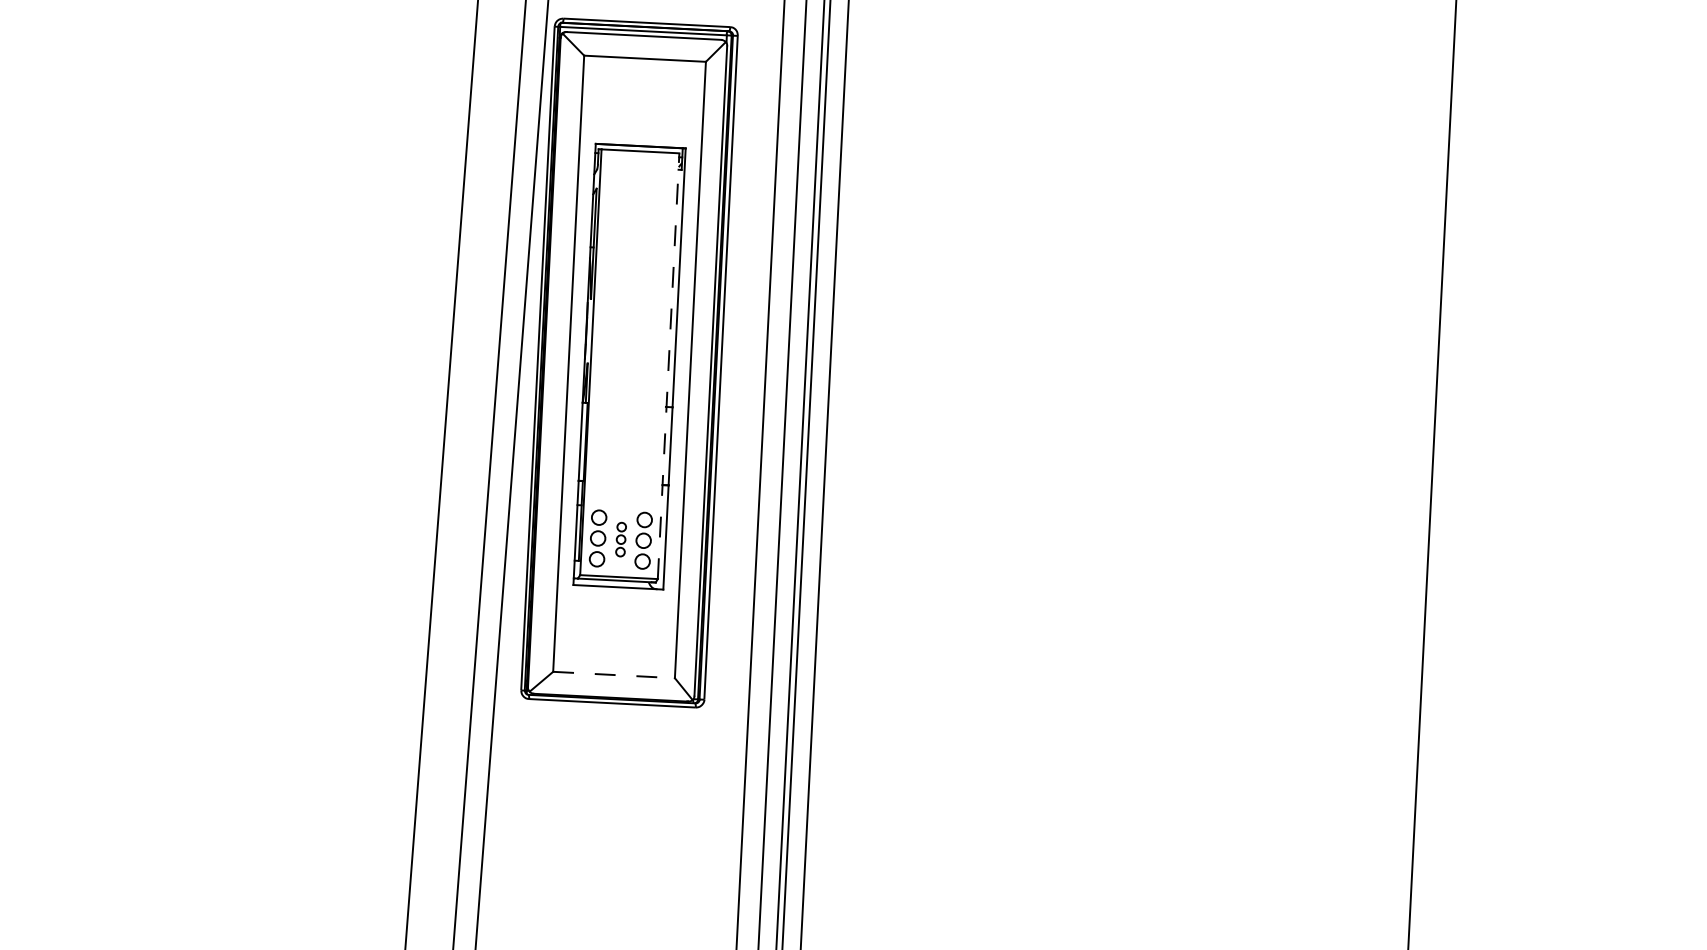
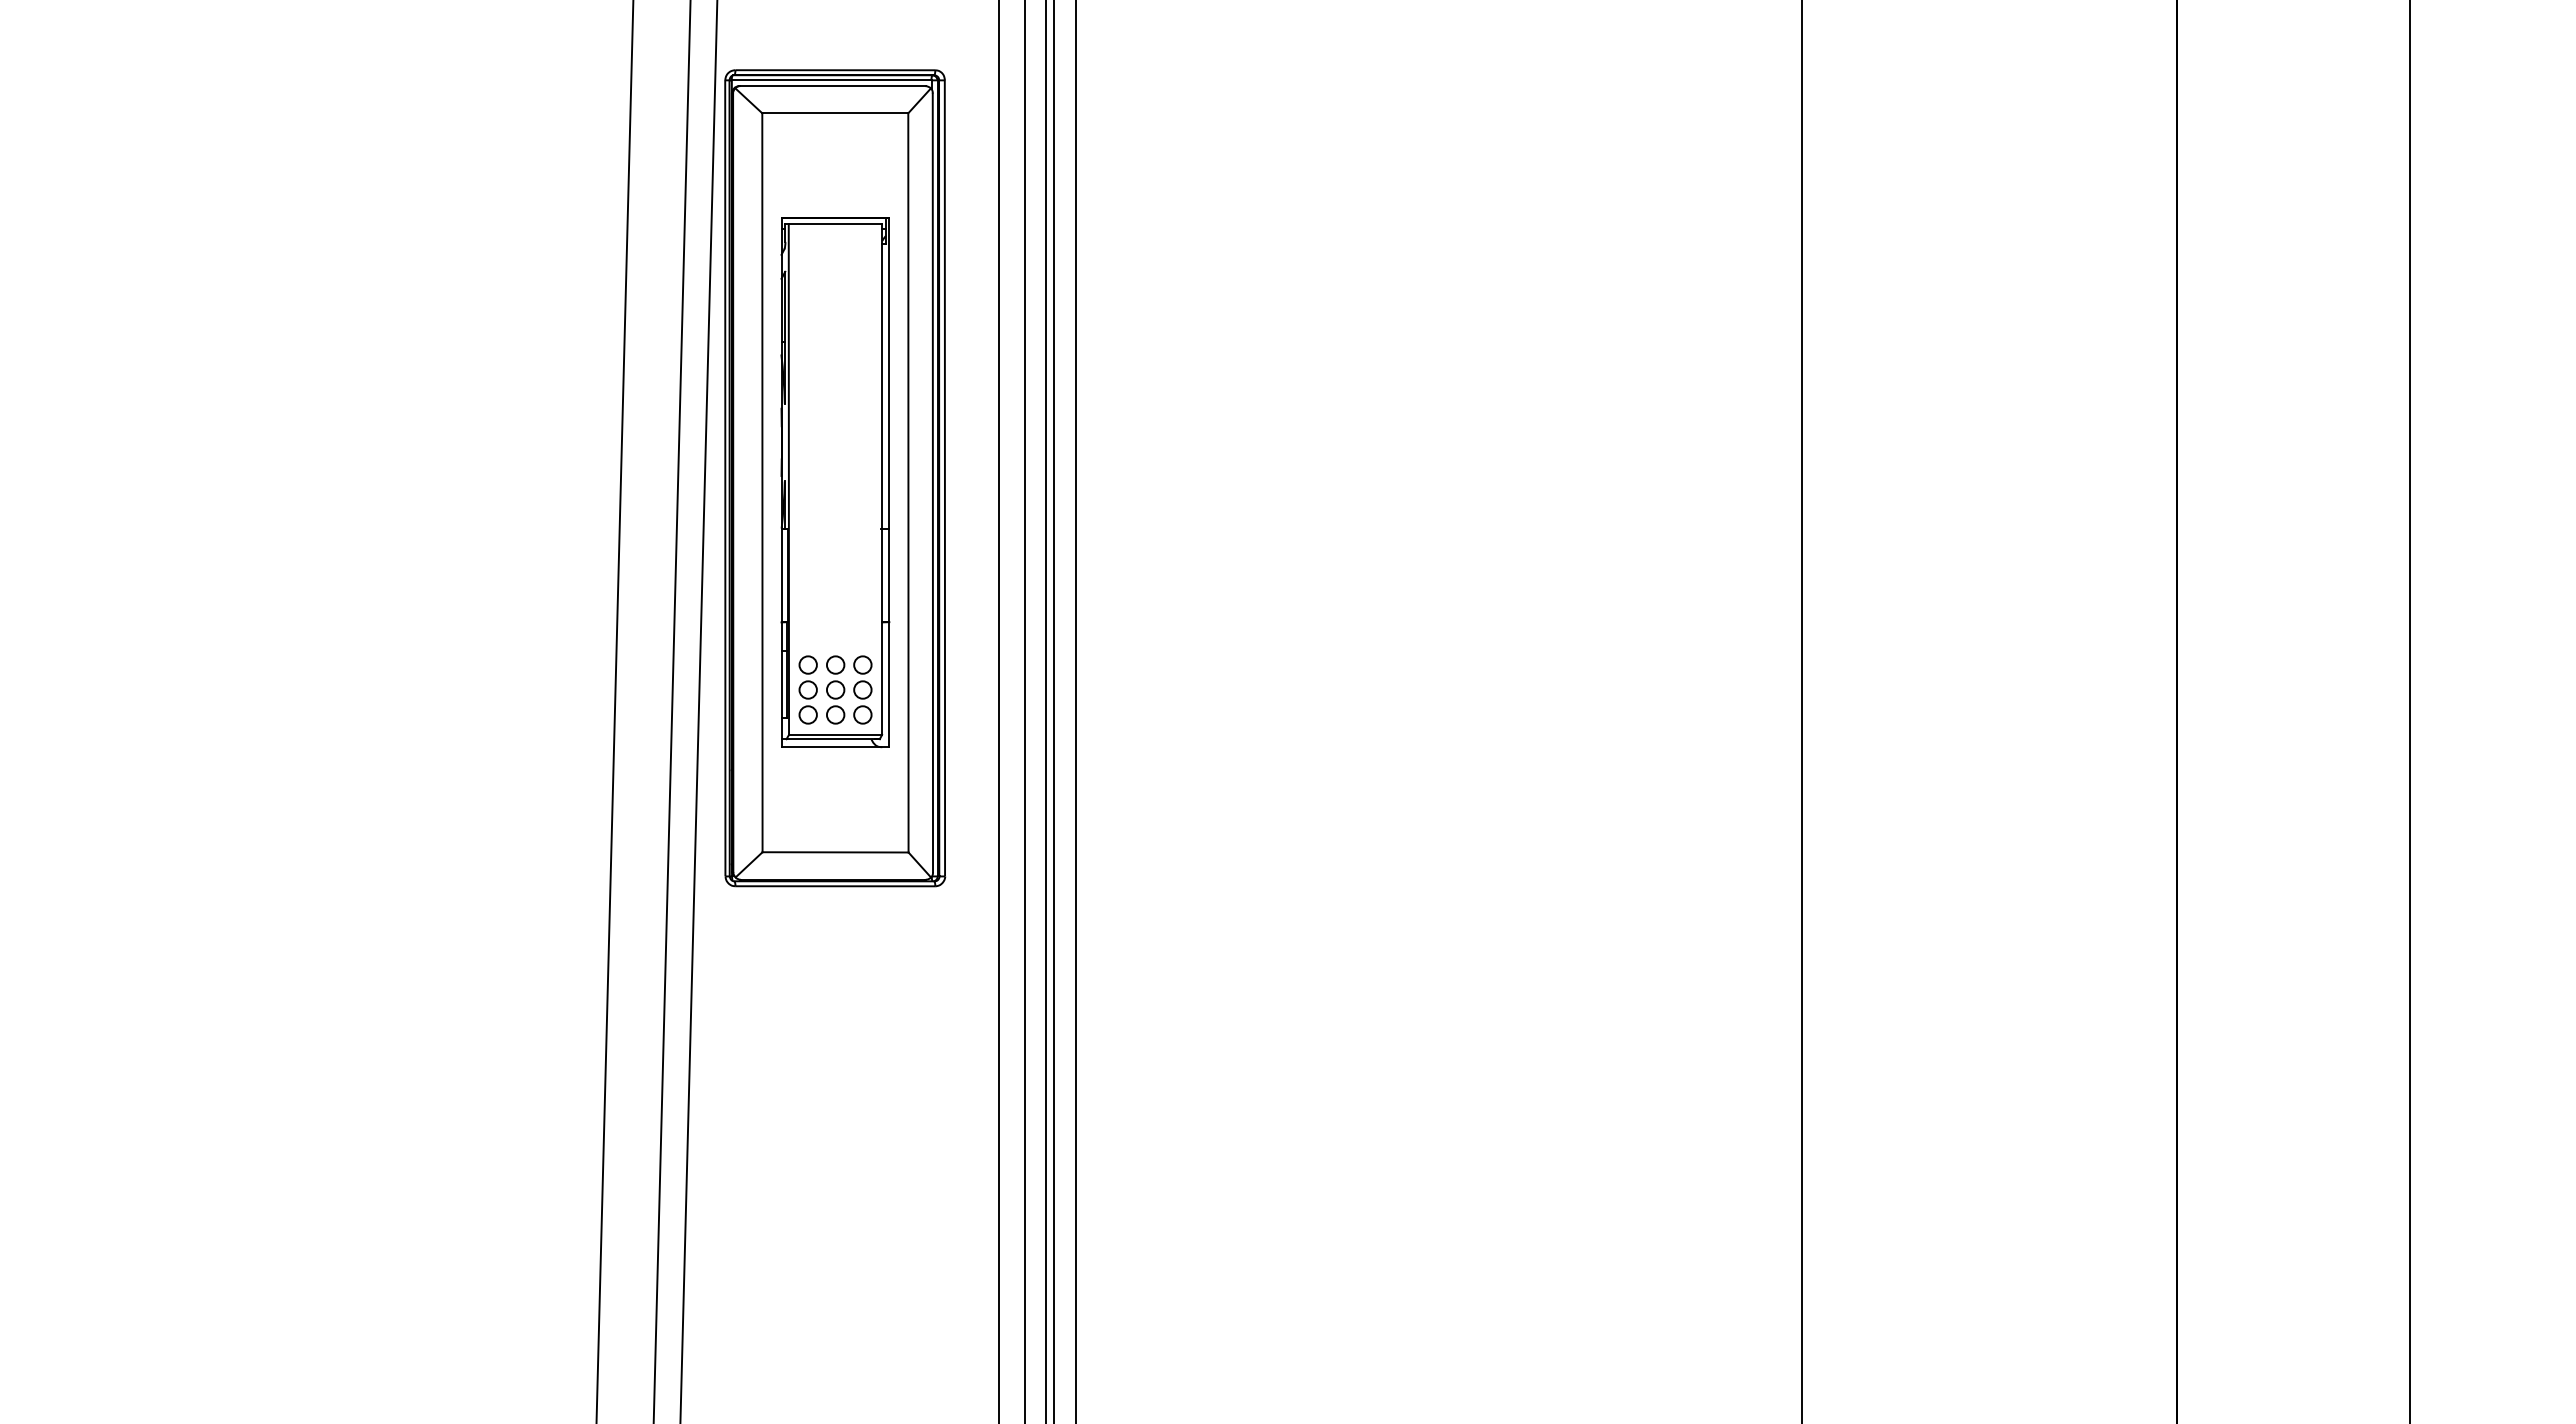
line: (668, 366) -> (882, 479), dashed -> solid
part: (620, 539) -> (835, 689), size x1.67
line: (614, 675) -> (835, 852), dashed -> solid

